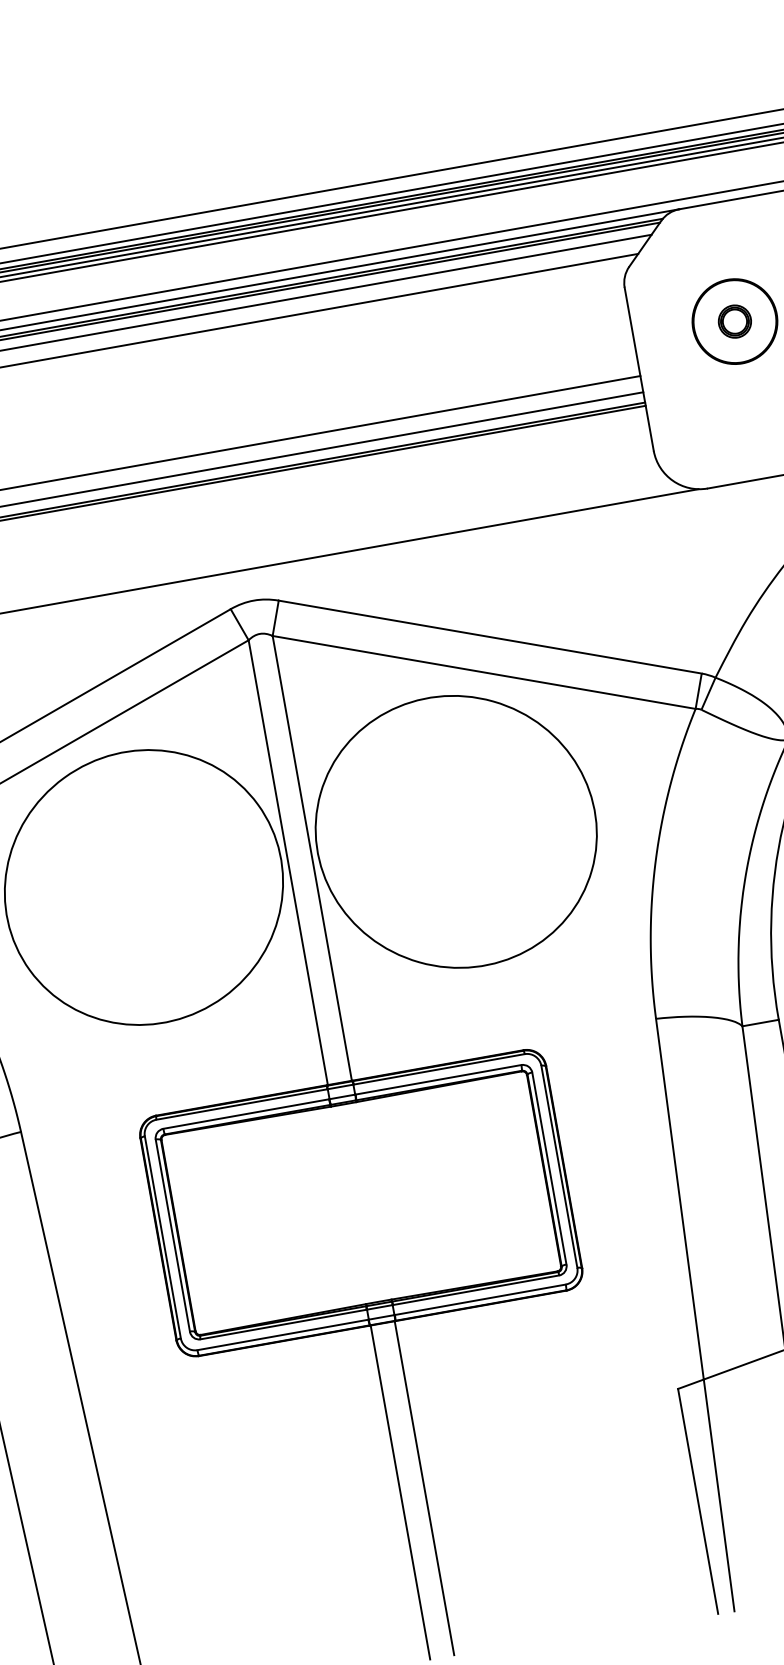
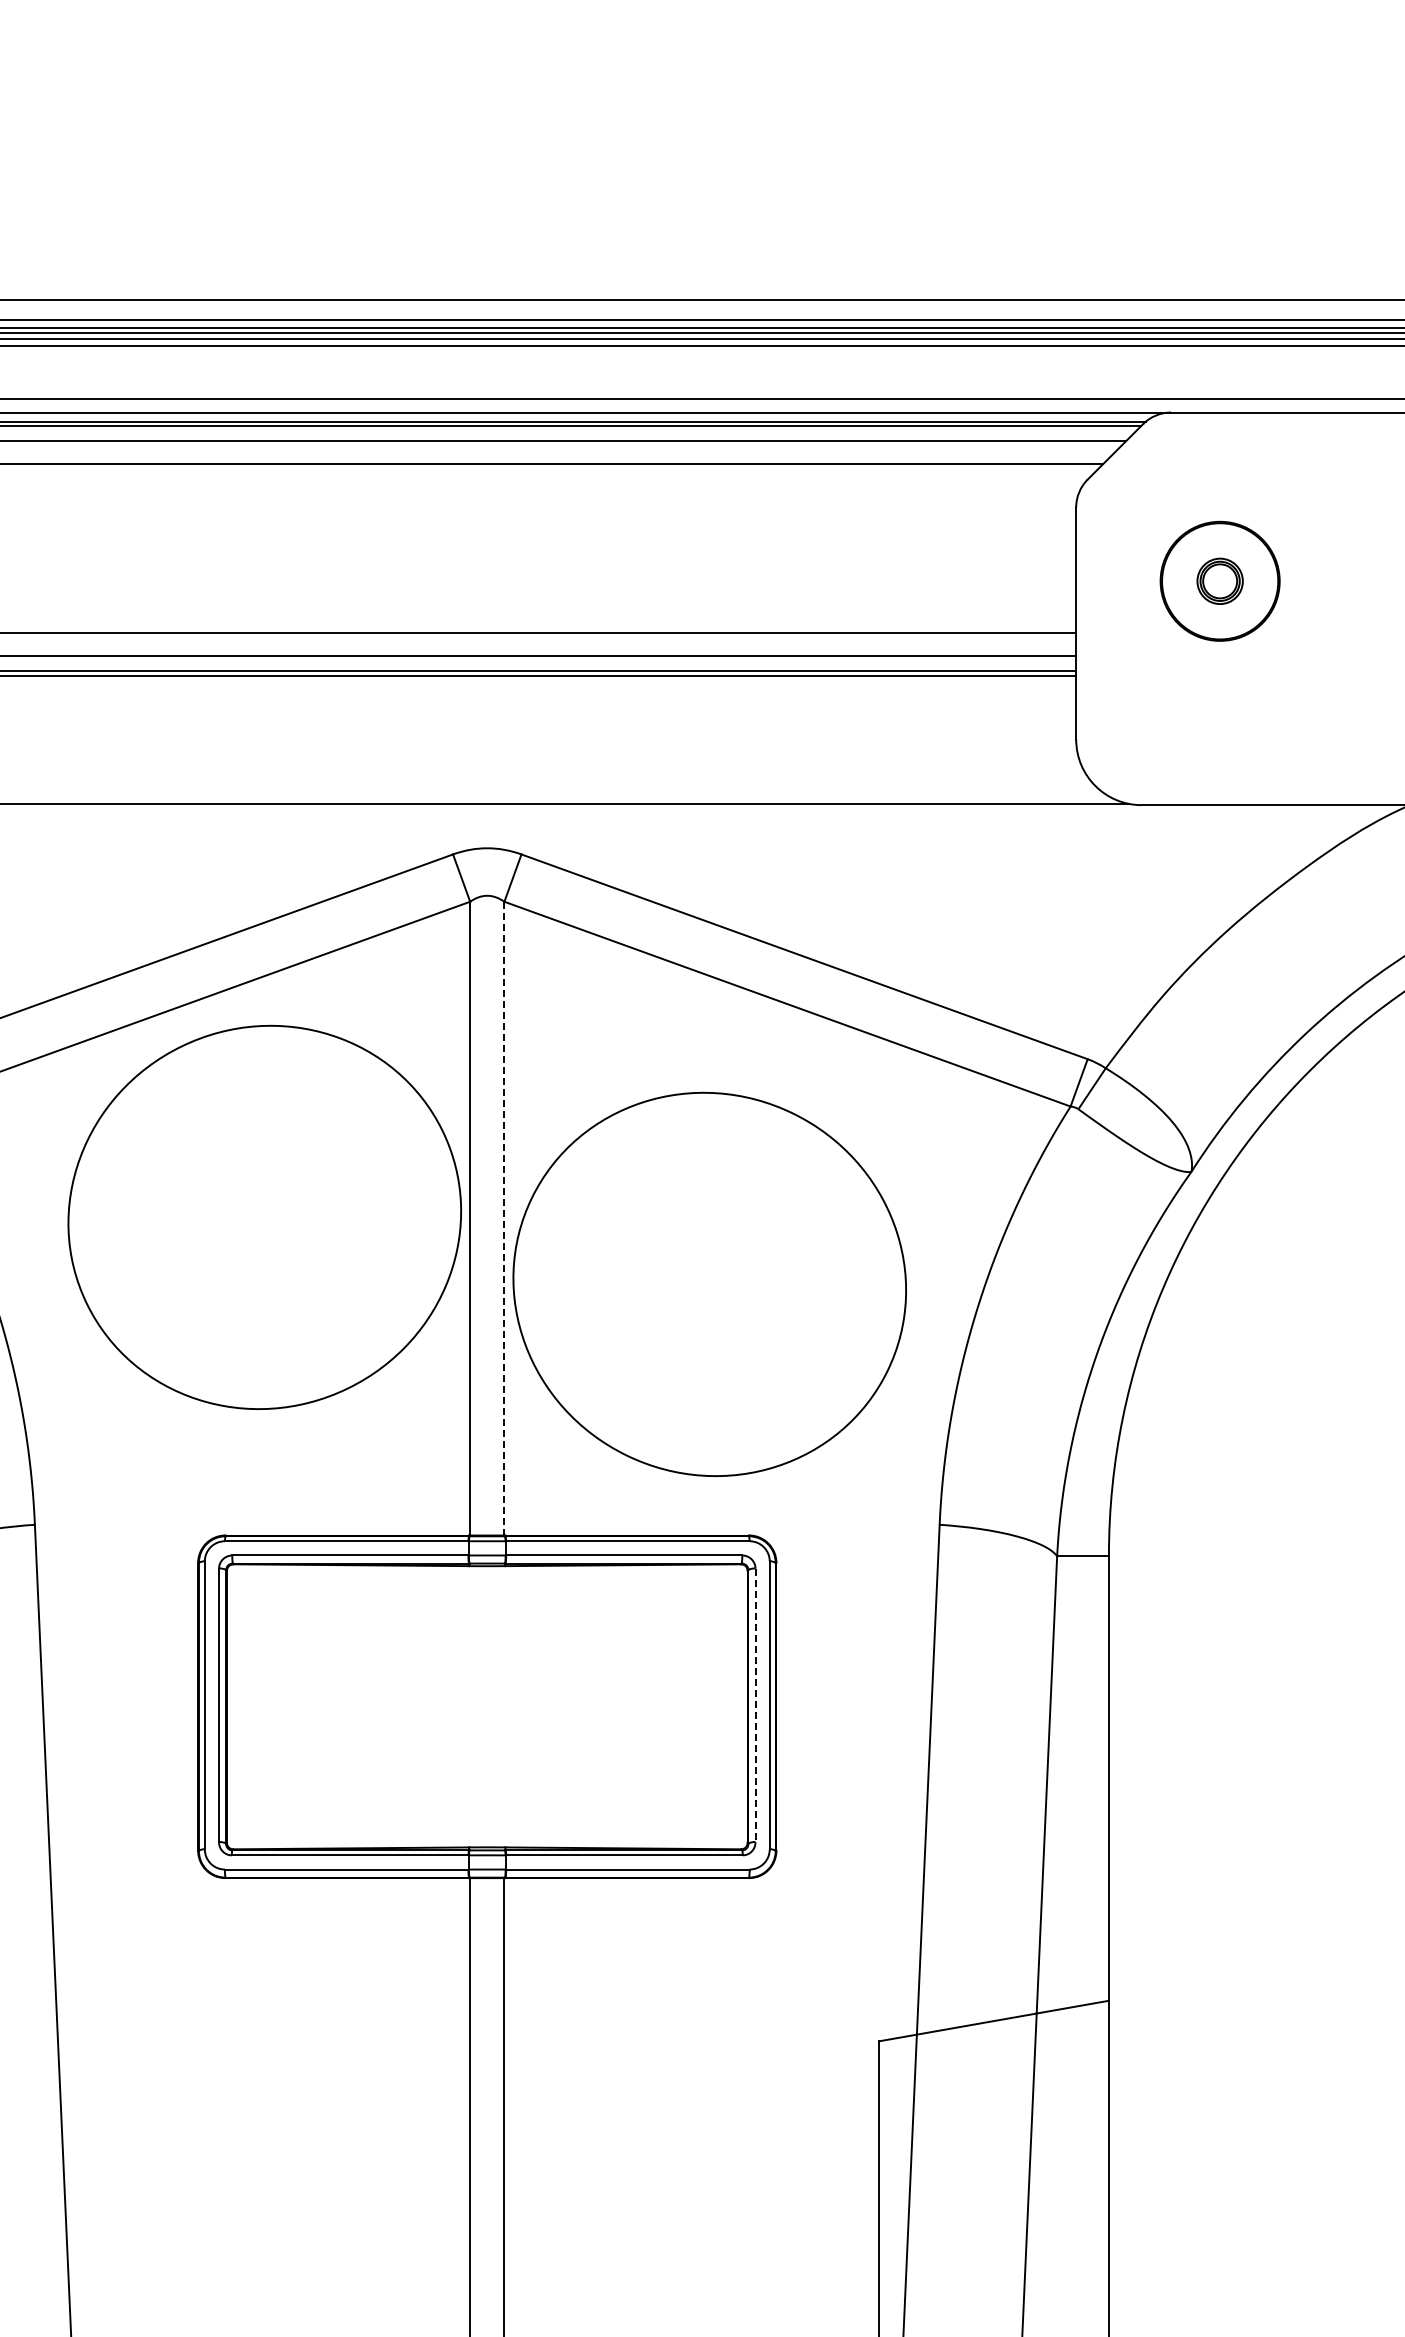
part: (455, 831) -> (709, 1283), moved
line: (312, 858) -> (504, 1218), solid -> dashed
line: (549, 1168) -> (755, 1705), solid -> dashed

